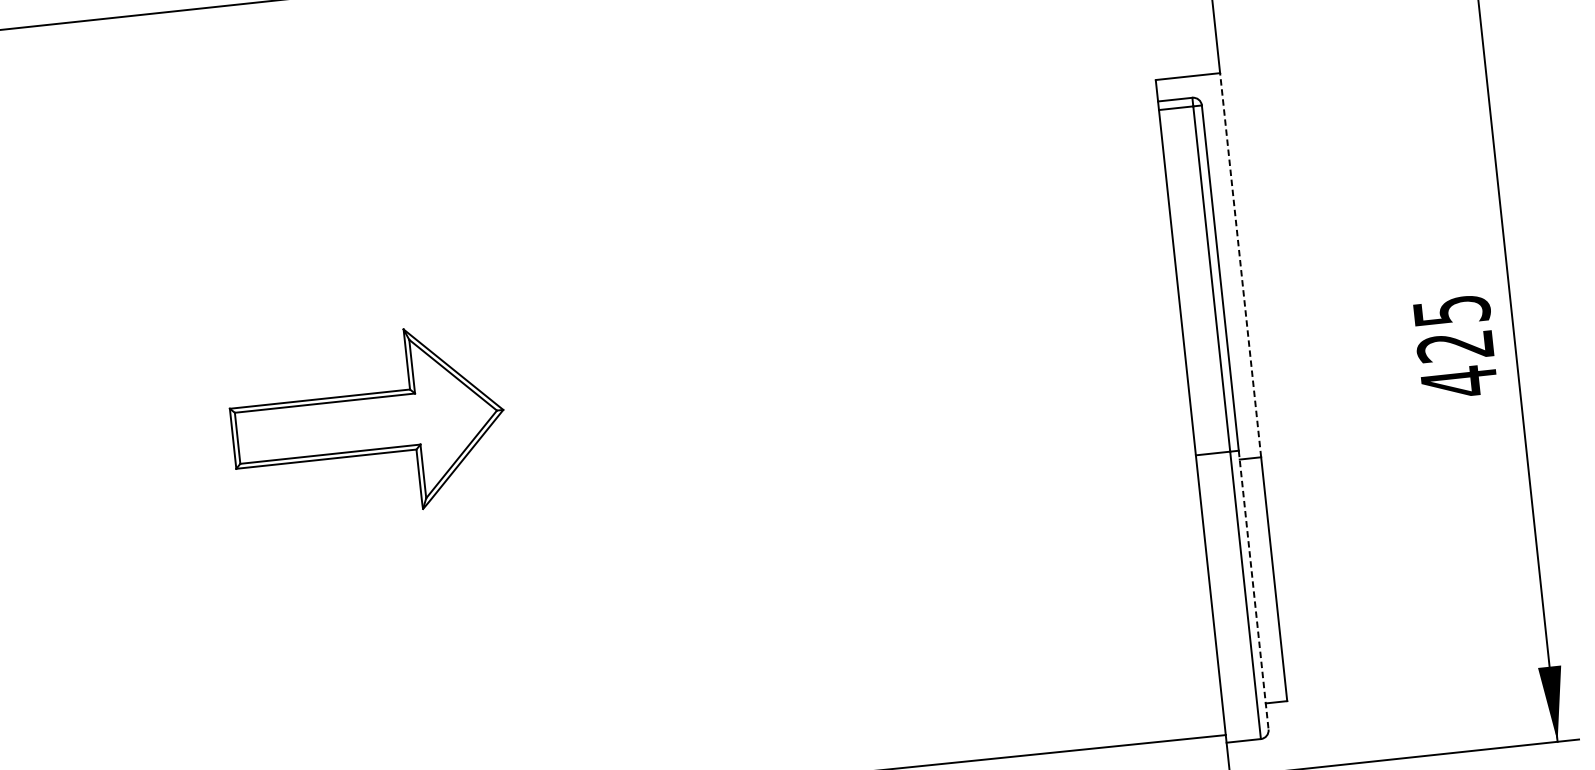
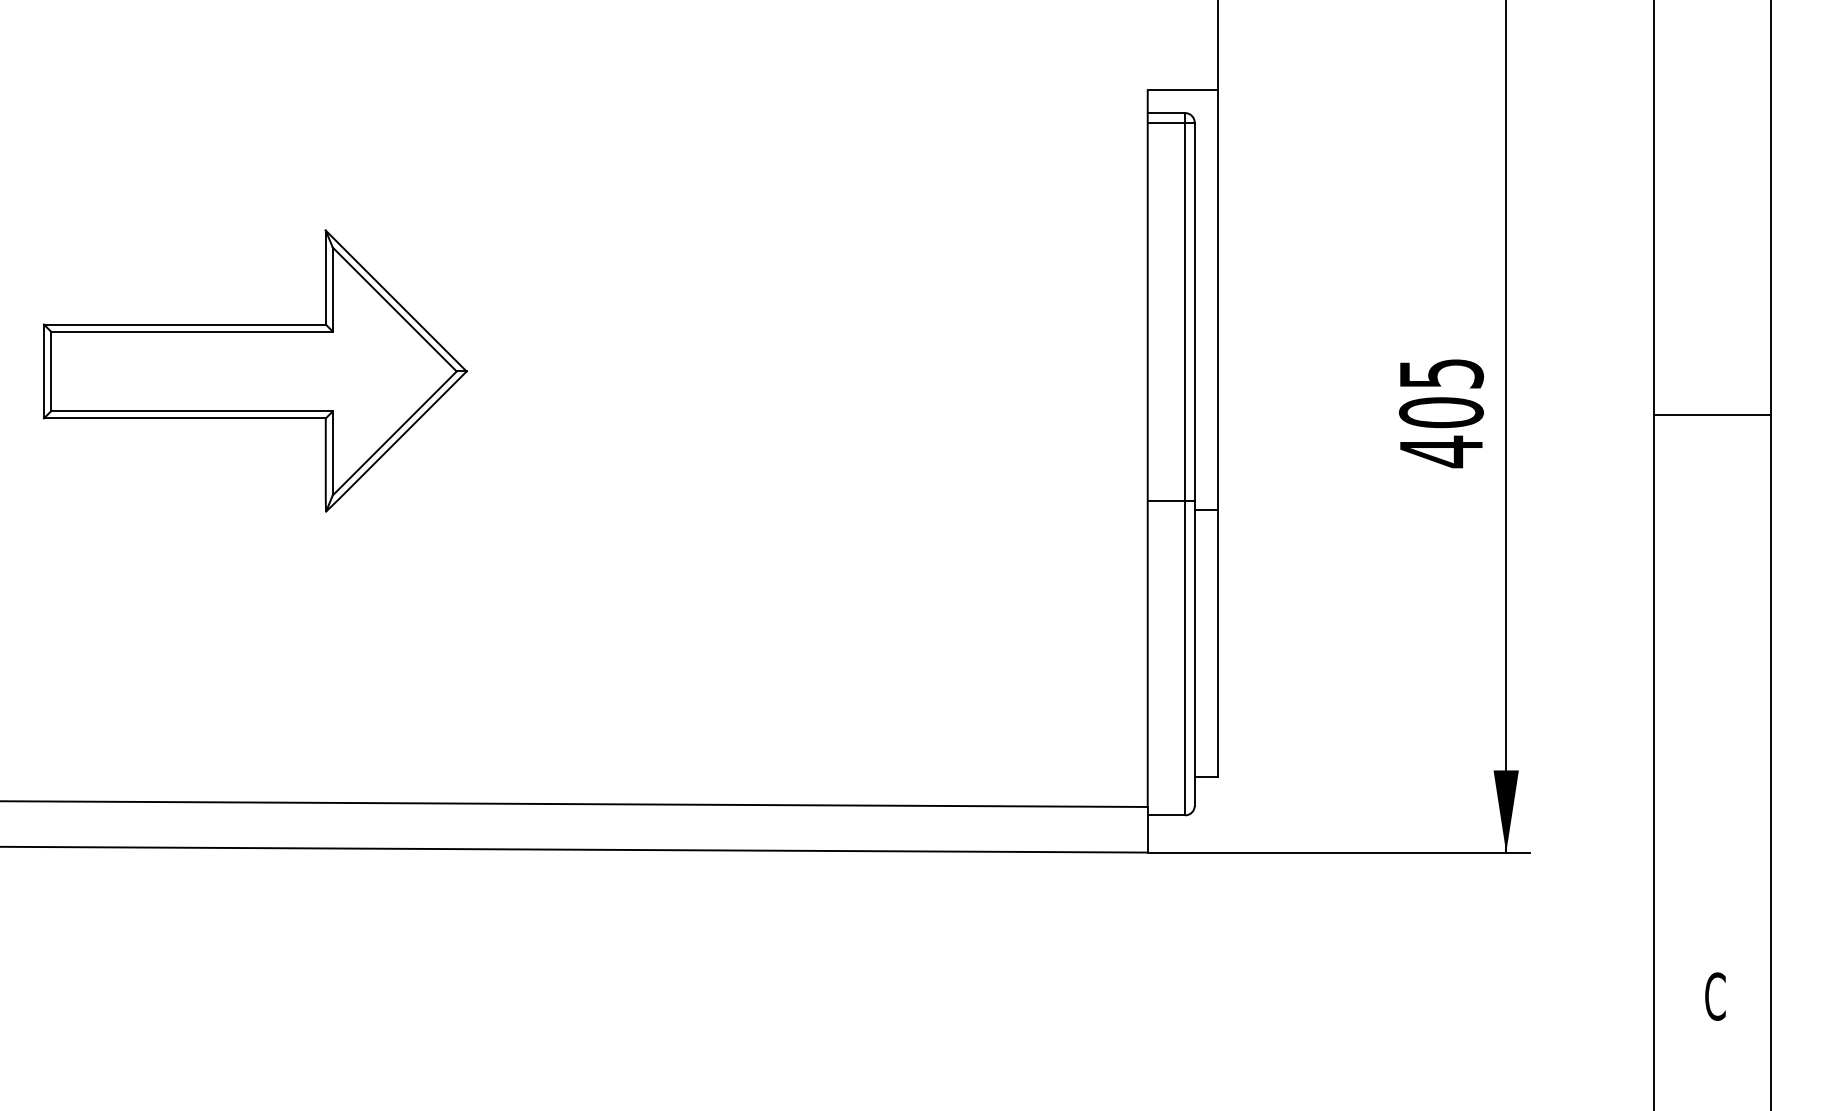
line: (1240, 264) -> (1218, 299), dashed -> solid
text: (1454, 346) -> (1440, 412), 425 -> 405
part: (367, 423) -> (254, 370), size x1.43
line: (1253, 590) -> (1194, 653), dashed -> solid

